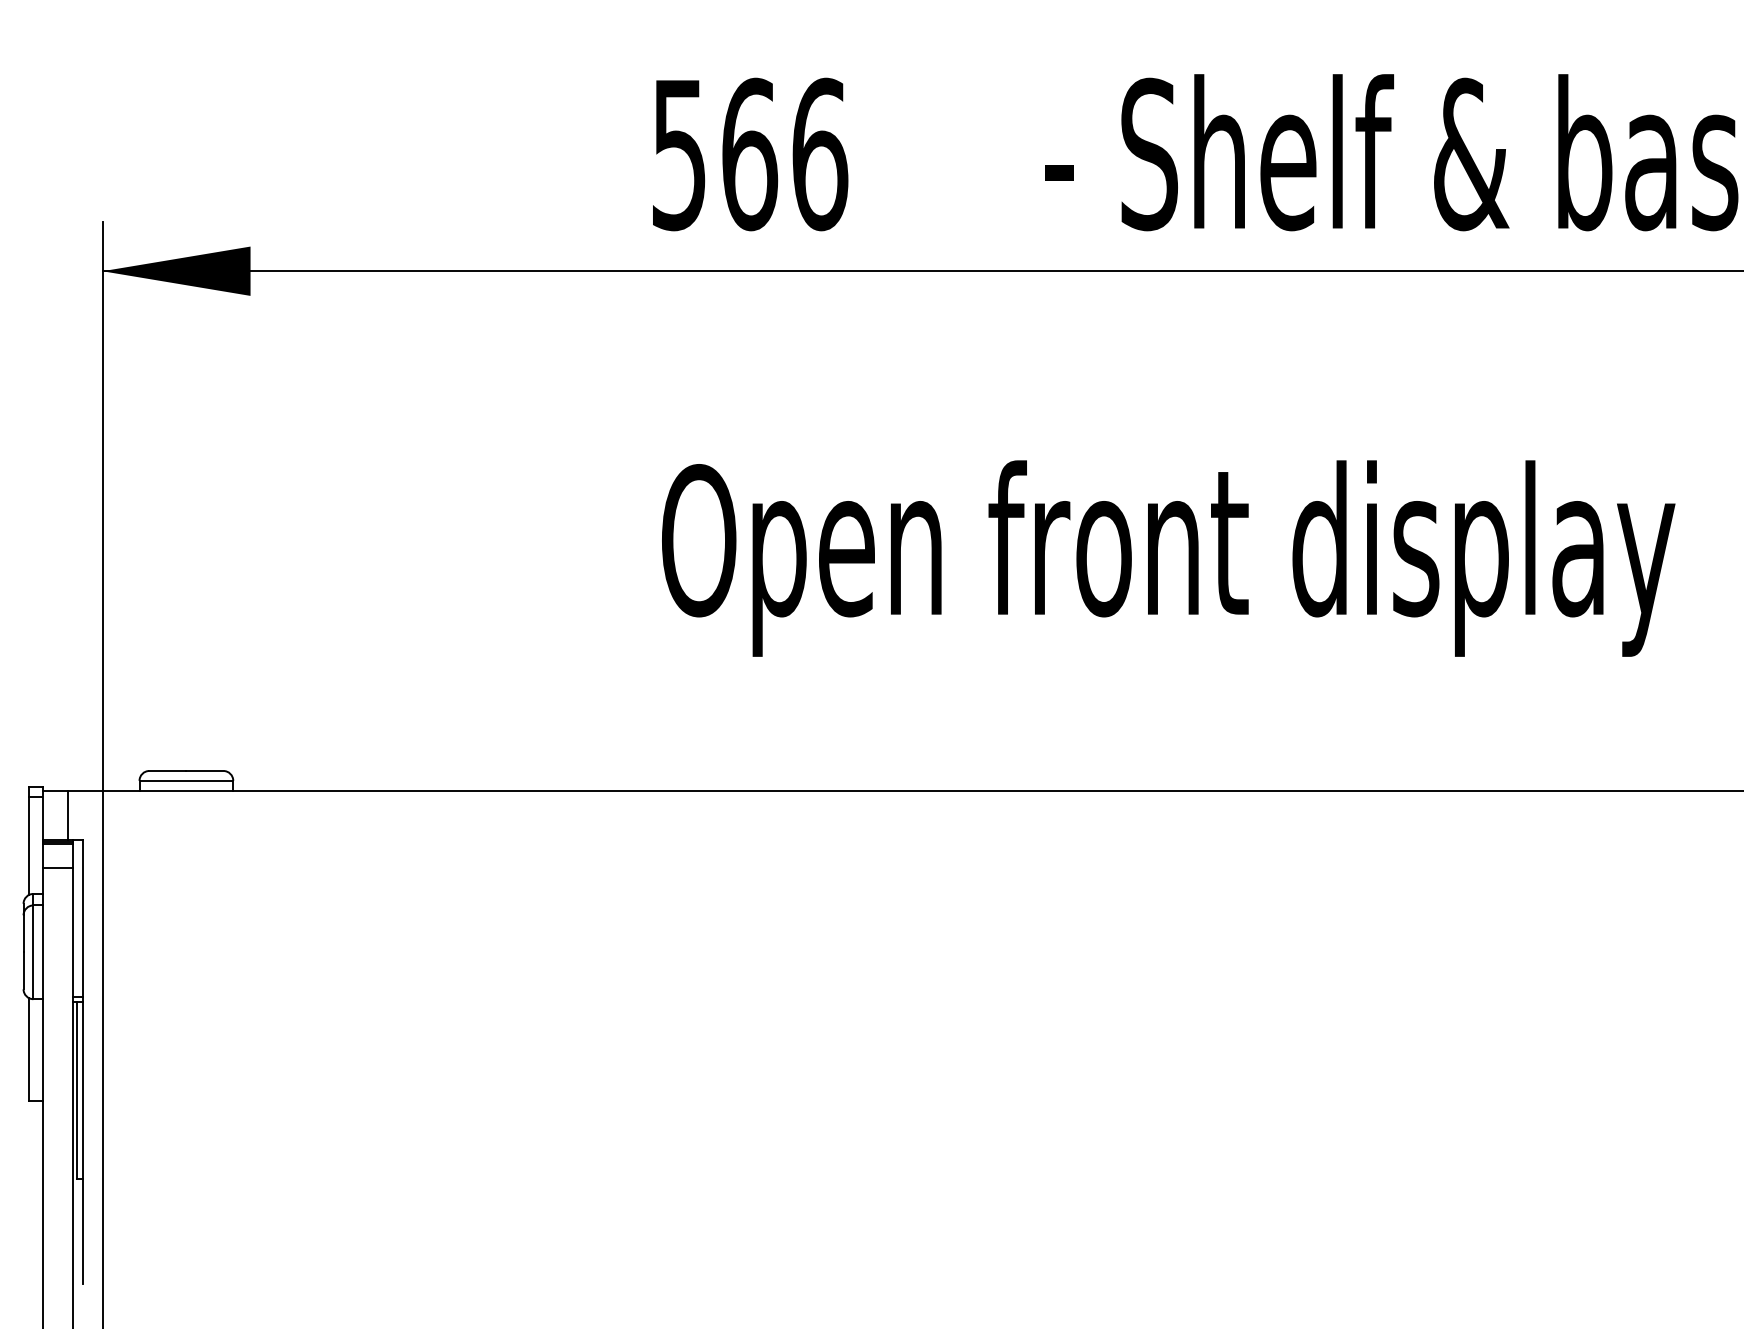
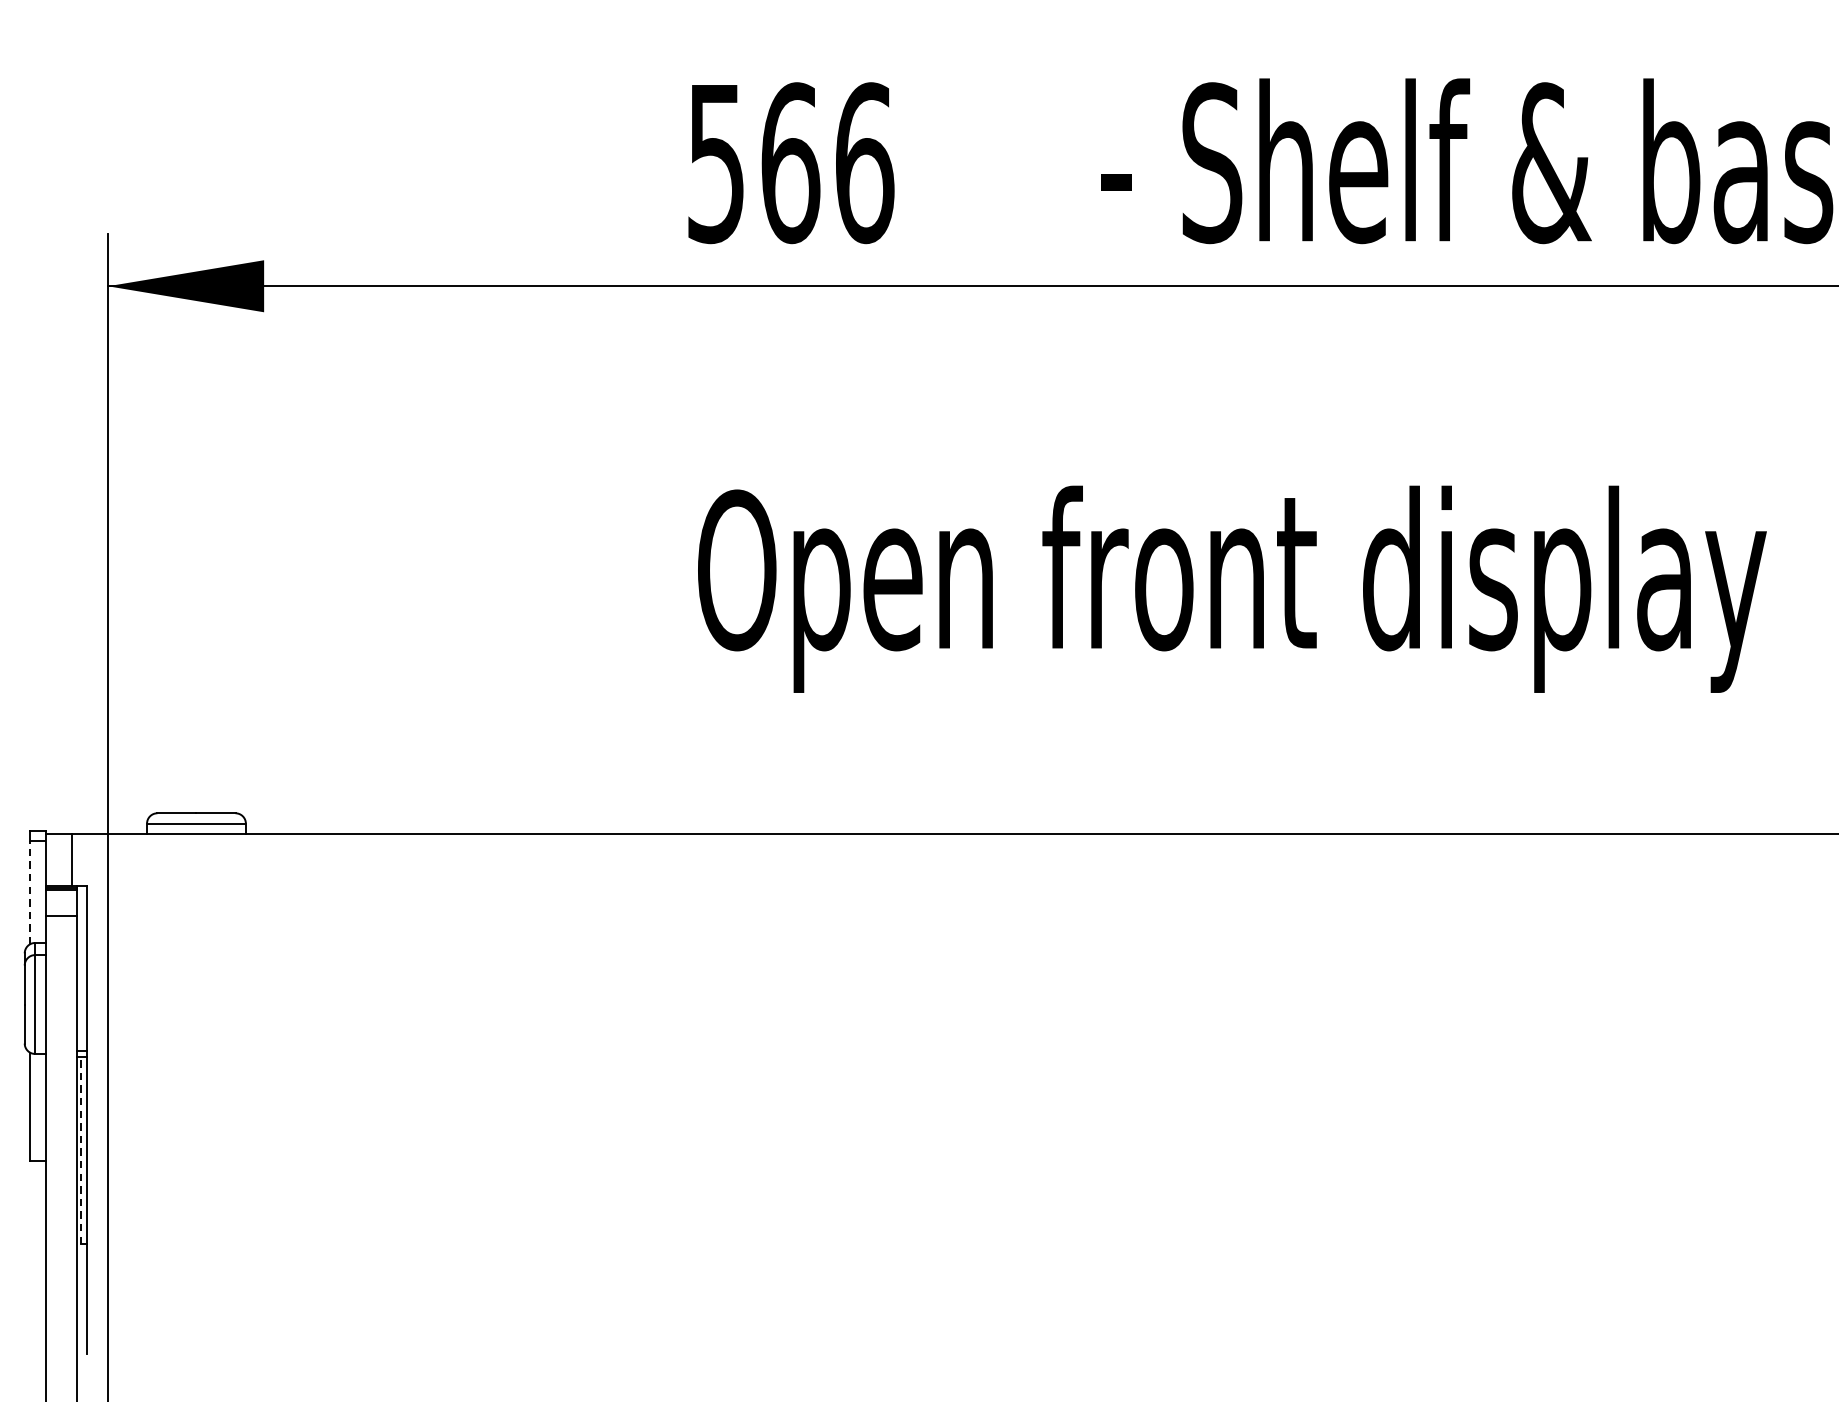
line: (28, 845) -> (29, 891), solid -> dashed
line: (77, 1090) -> (81, 1150), solid -> dashed

